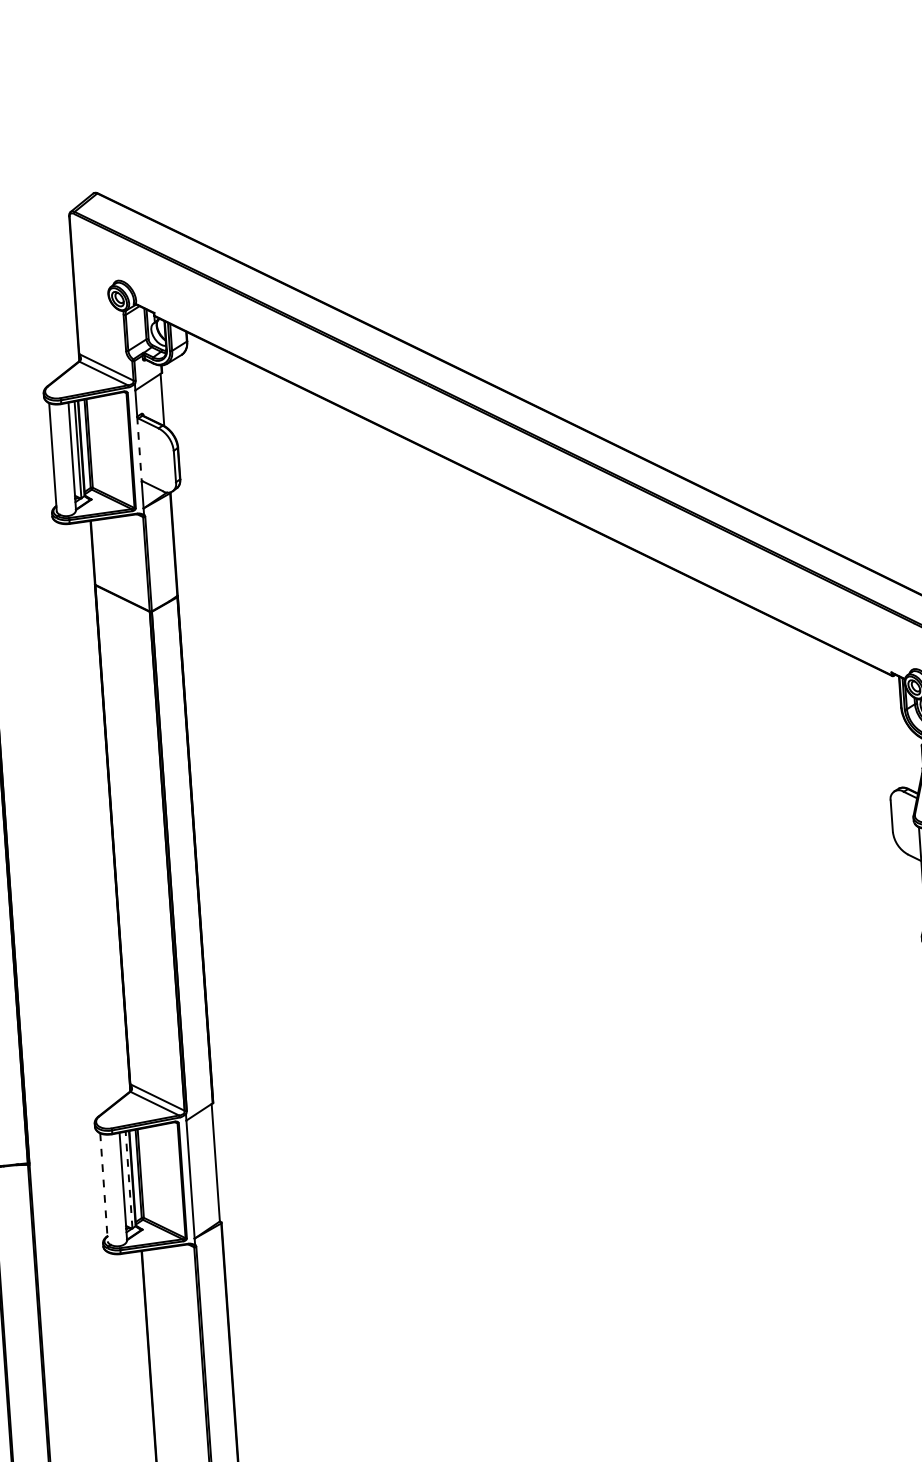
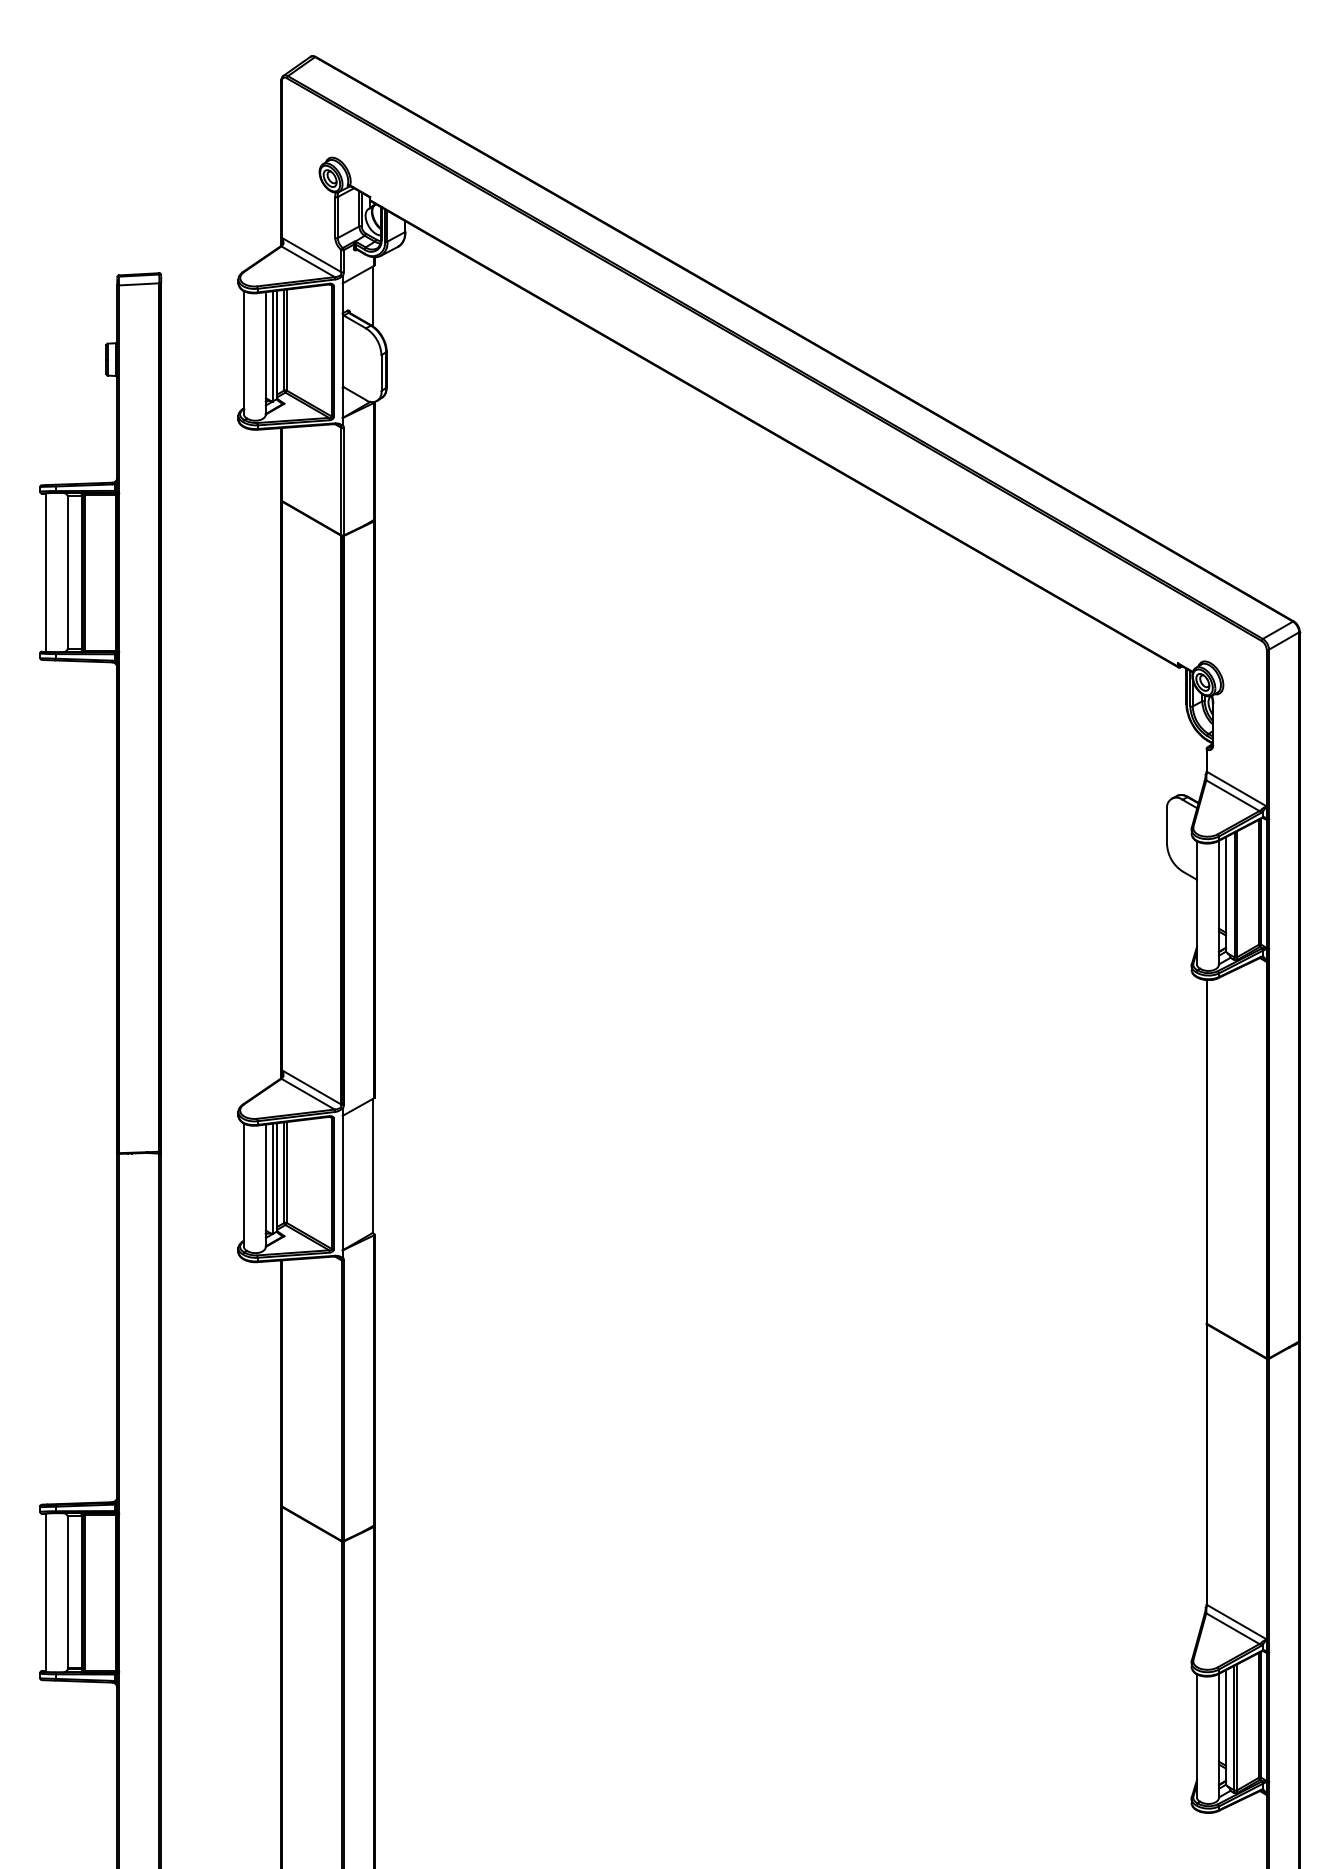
line: (139, 450) -> (342, 351), dashed -> solid
line: (128, 1179) -> (272, 1178), dashed -> solid
line: (103, 1187) -> (243, 1185), dashed -> solid

